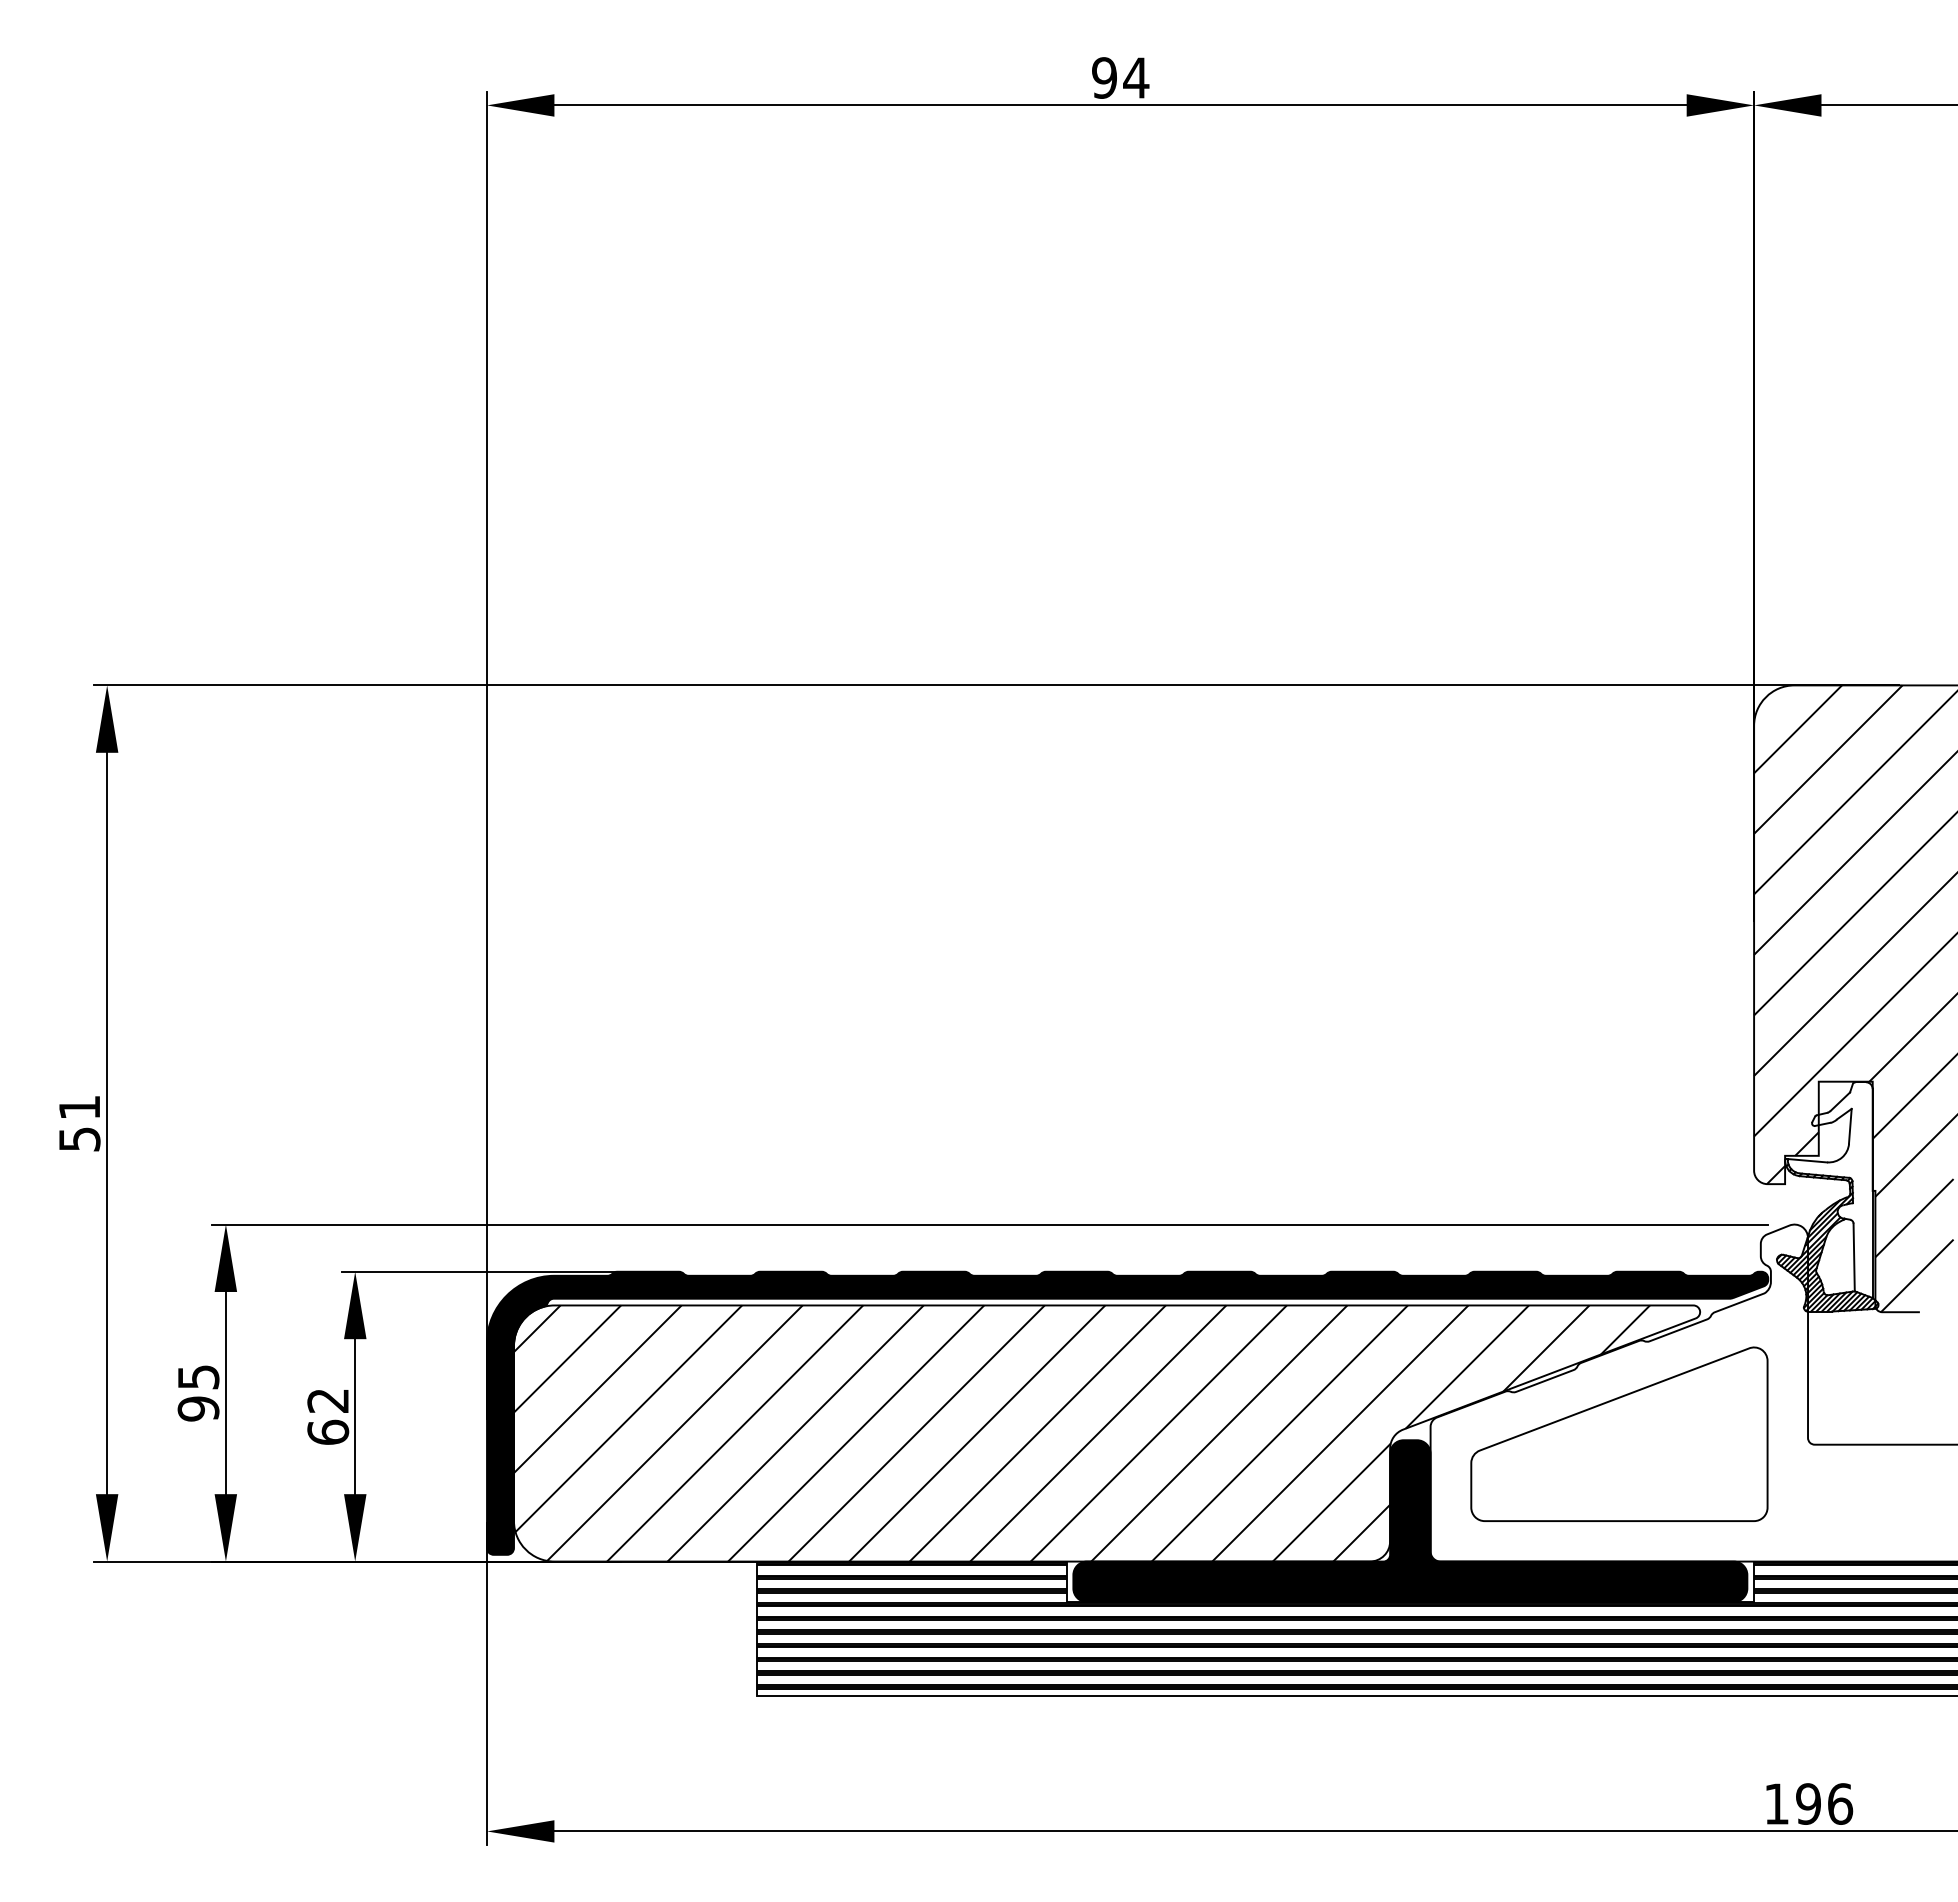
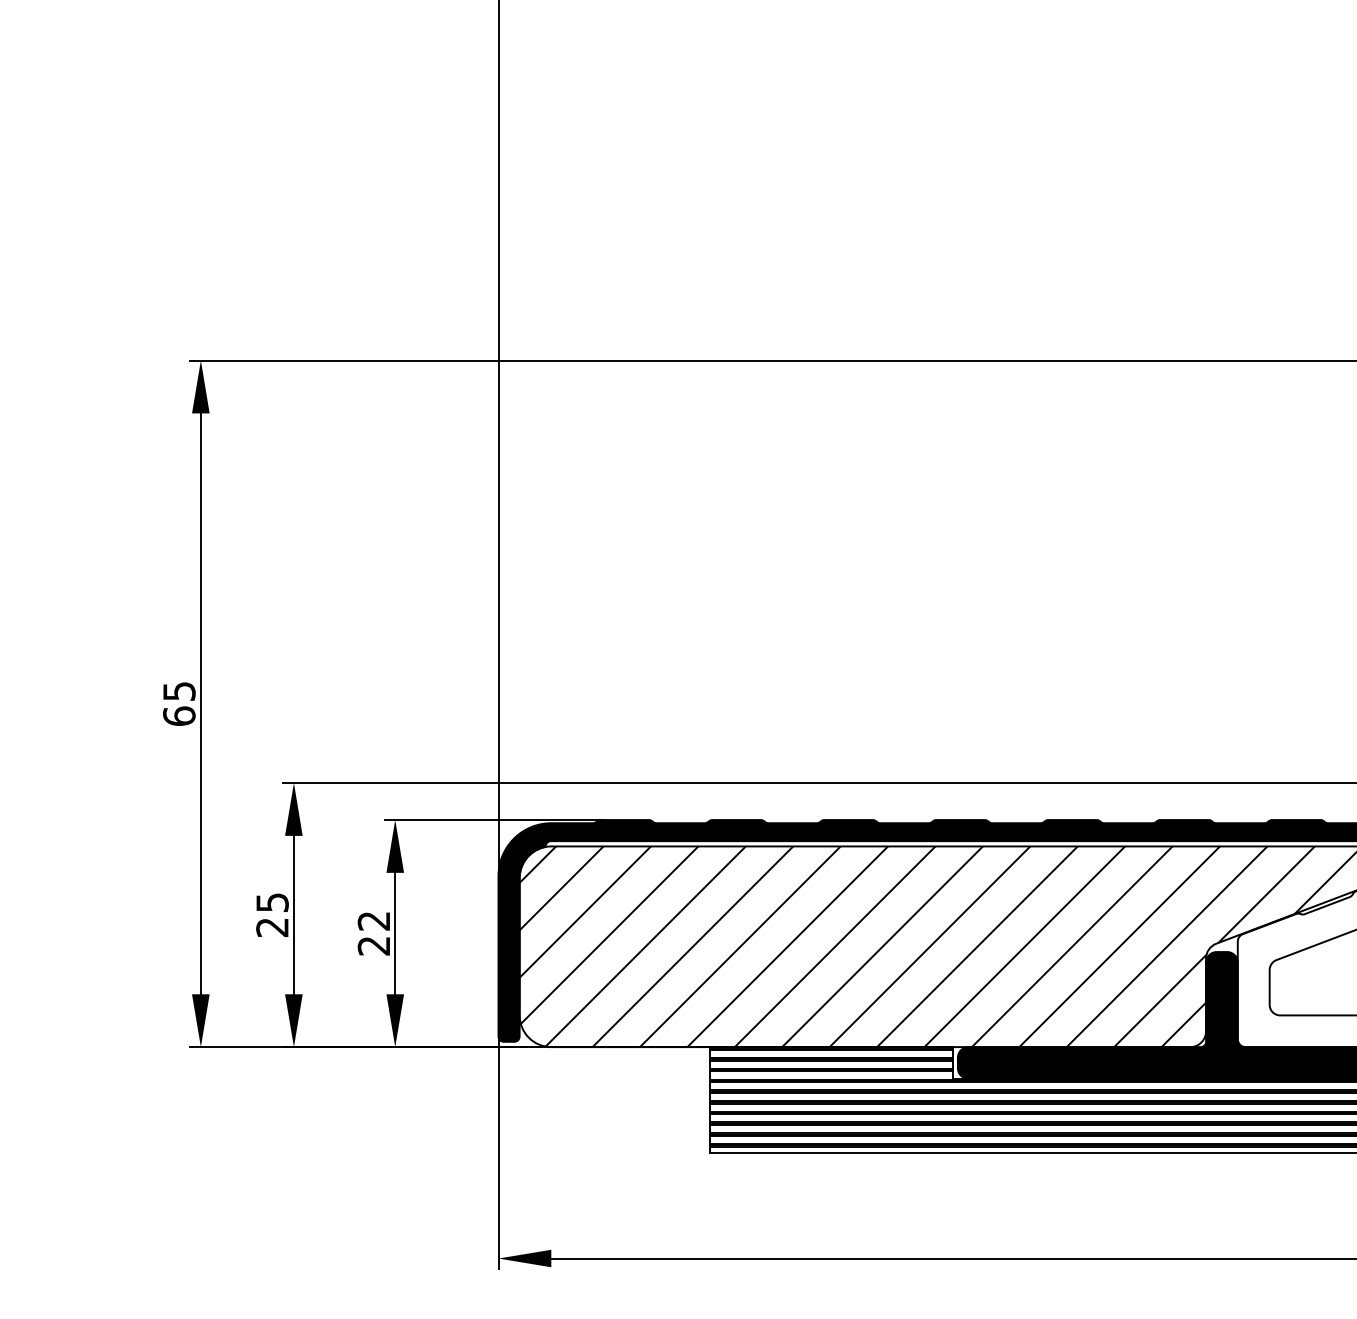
text: (79, 1123) -> (179, 703), 51 -> 65
text: (198, 1408) -> (272, 927), 95 -> 25
text: (328, 1431) -> (374, 945), 62 -> 22

